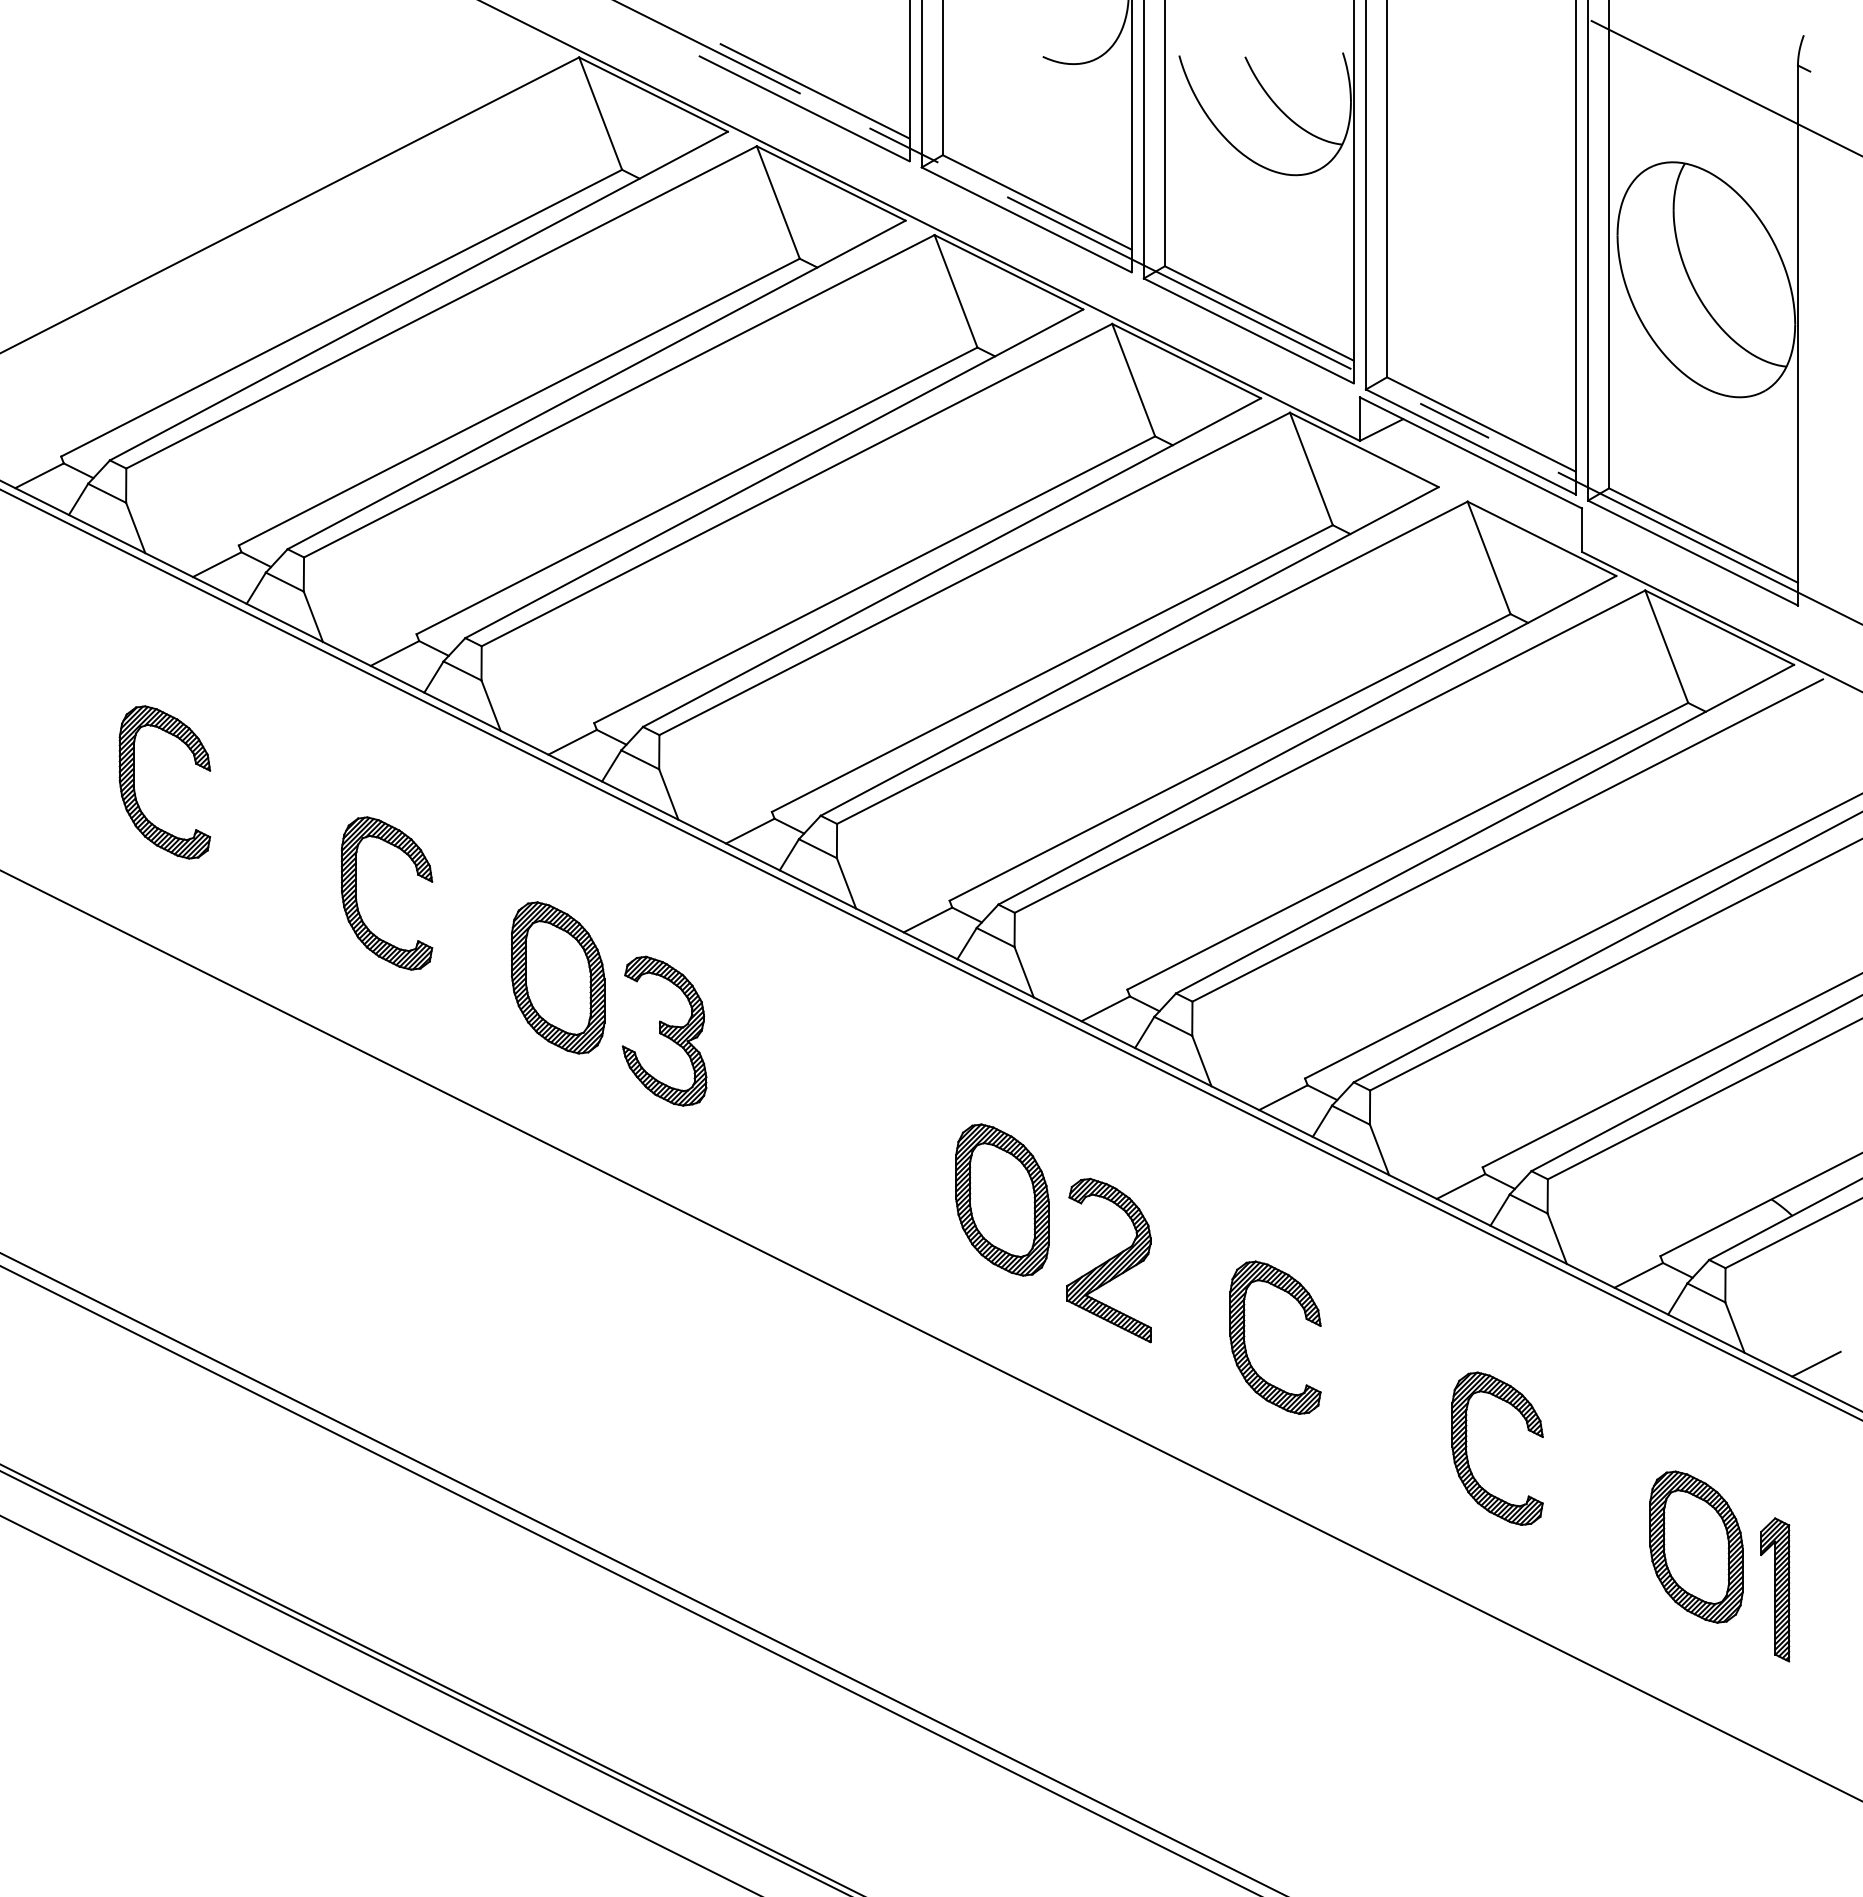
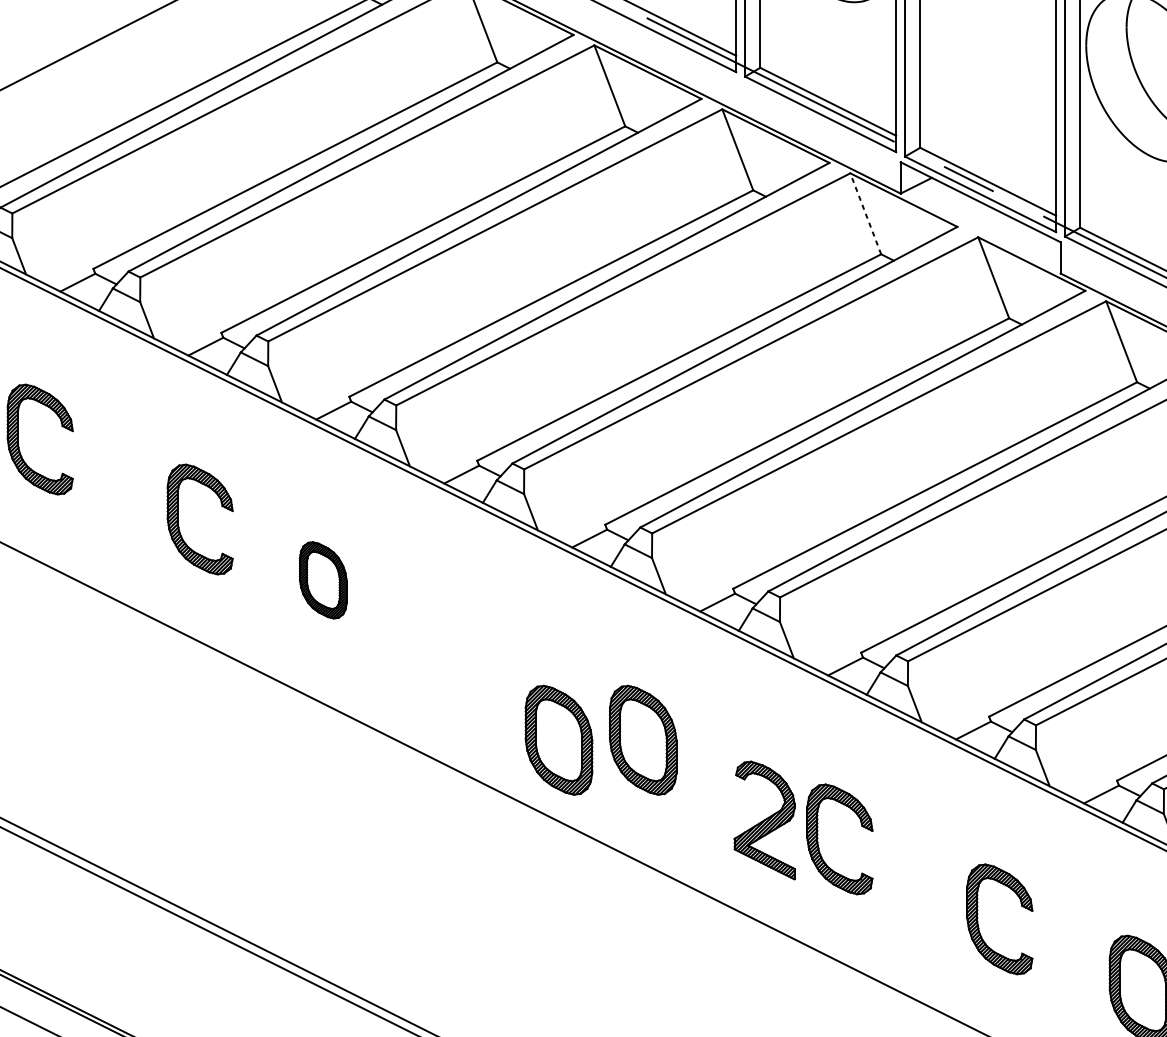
line: (1311, 468) -> (865, 213), solid -> dashed
part: (557, 977) -> (322, 580), size x0.7
part: (664, 1030) -> (399, 618), removed
part: (885, 1199) -> (559, 739), added
part: (1108, 1260) -> (764, 820), moved

